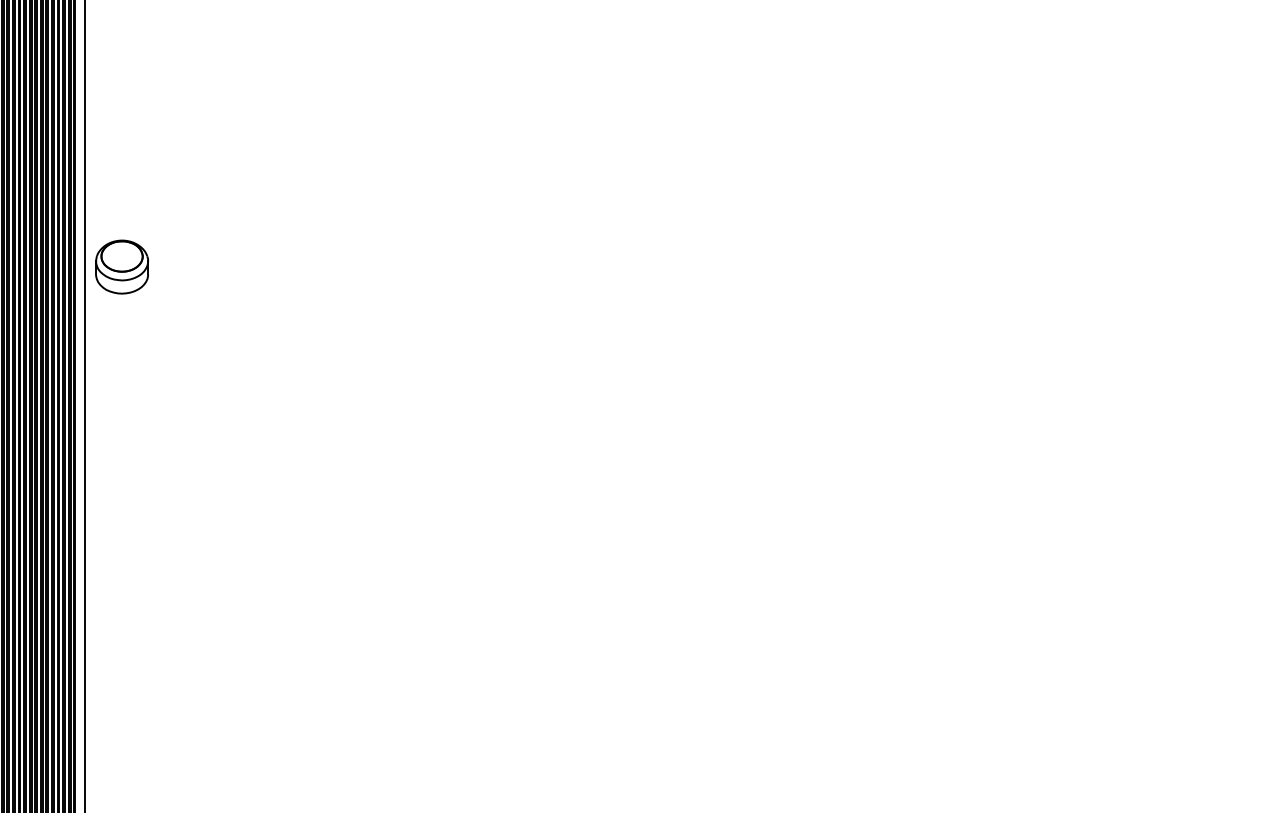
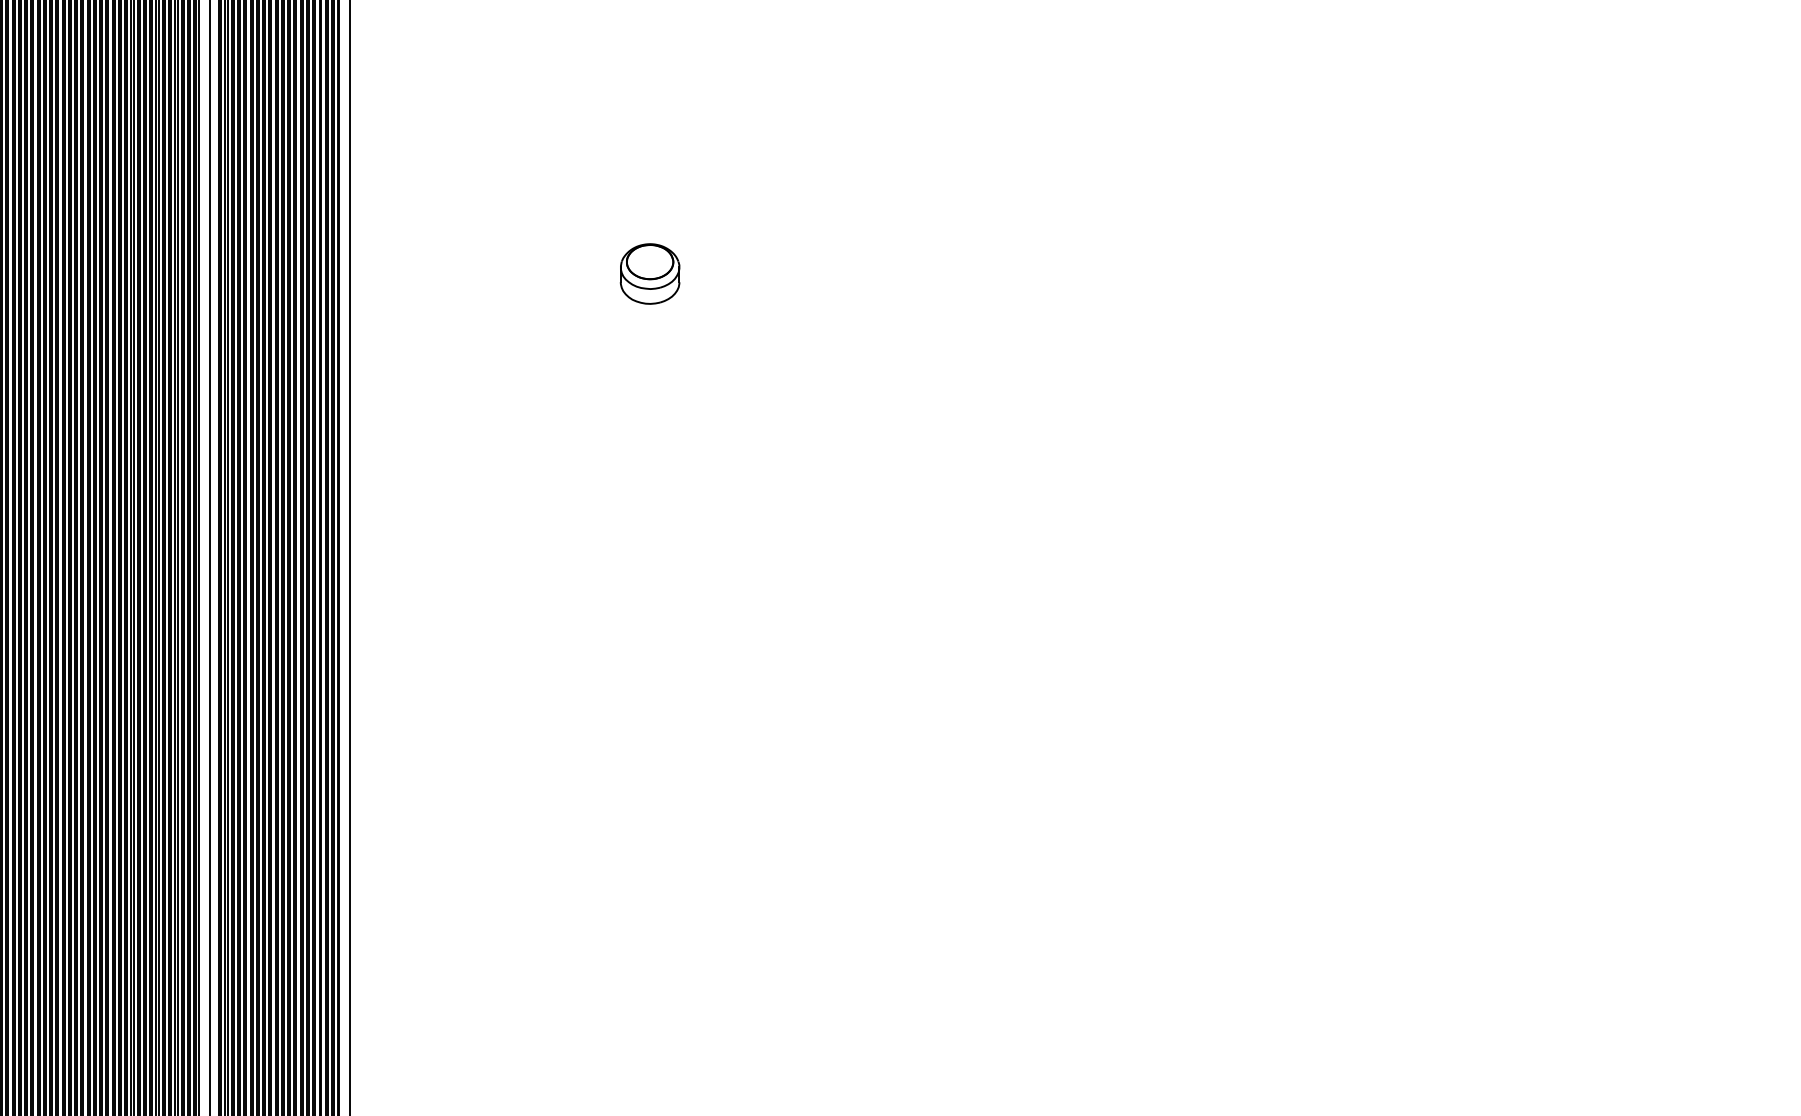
part: (121, 266) -> (649, 273), moved

